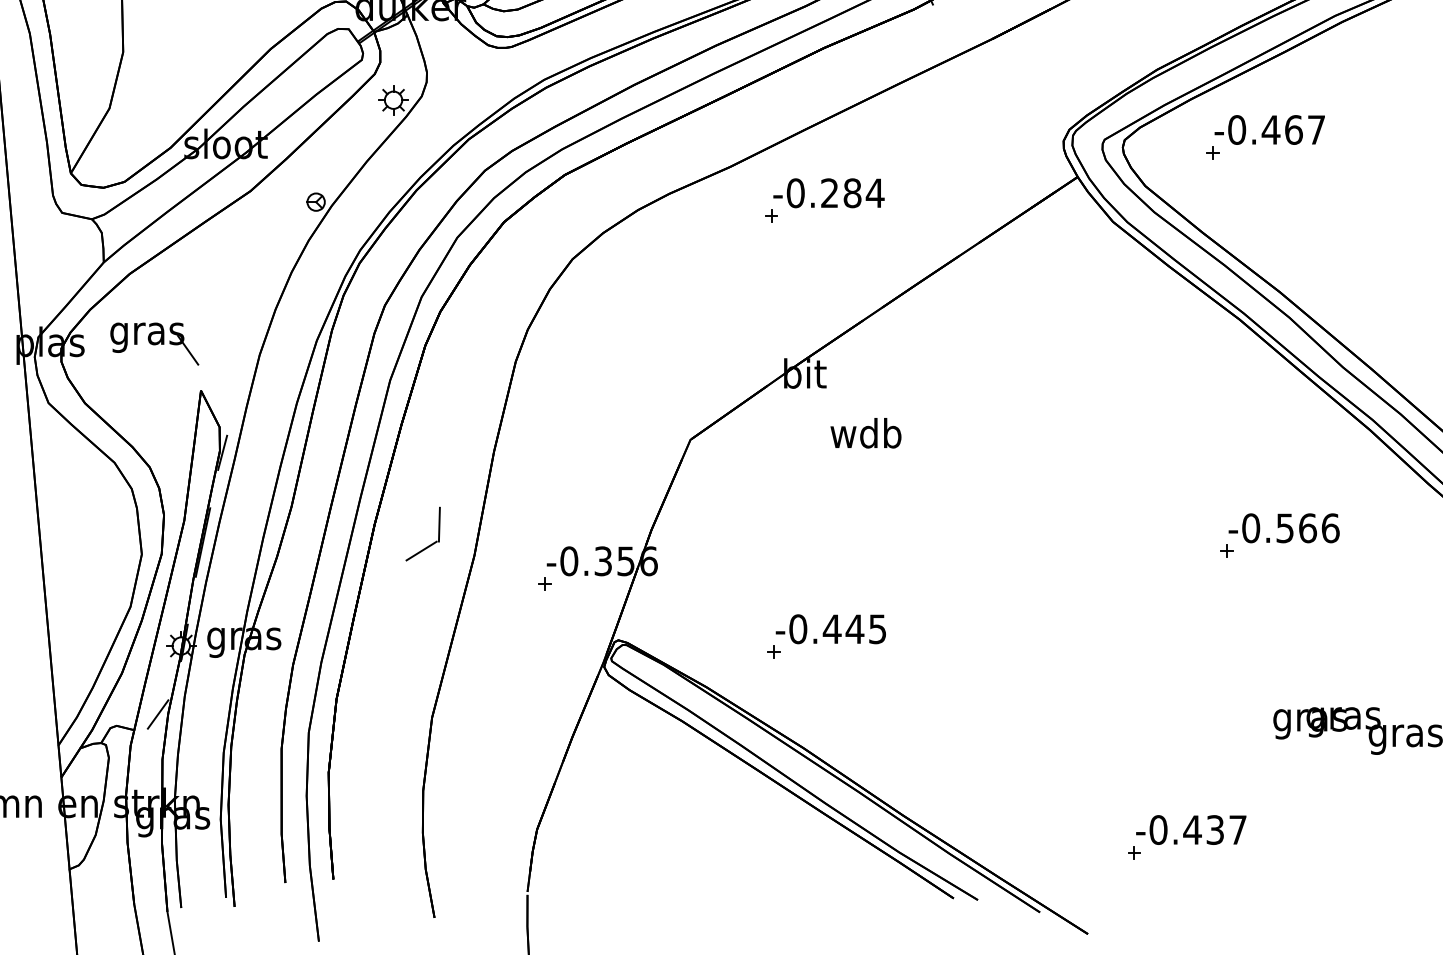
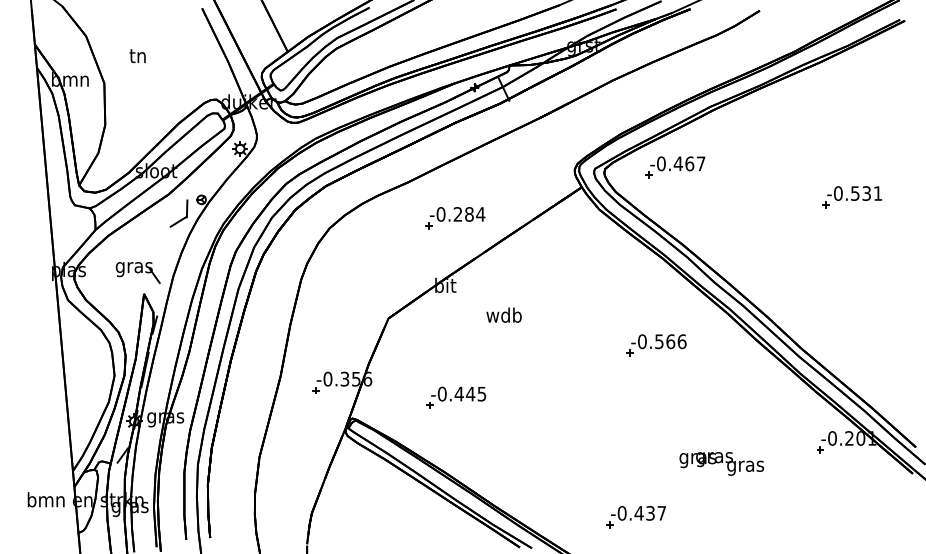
part: (824, 201) -> (455, 218), moved
part: (153, 343) -> (137, 272), moved
text: (864, 431) -> (503, 314), moved
part: (422, 533) -> (178, 213), moved
part: (1279, 535) -> (656, 345), moved
part: (826, 636) -> (456, 397), moved

